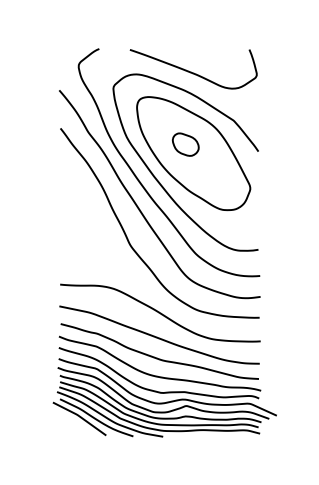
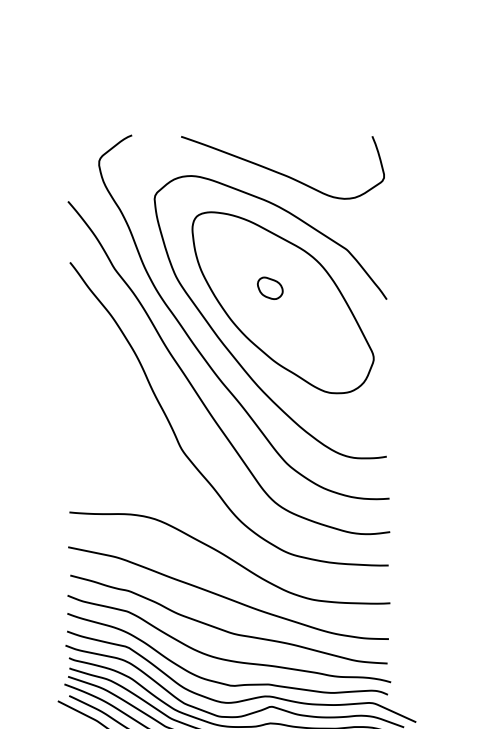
part: (185, 144) -> (270, 288), size x0.6

